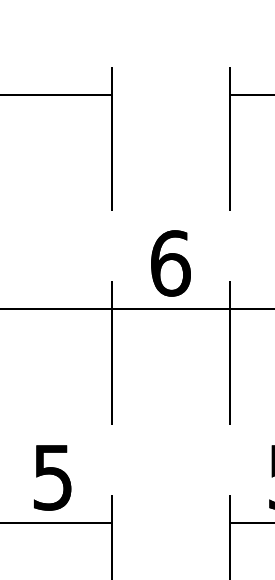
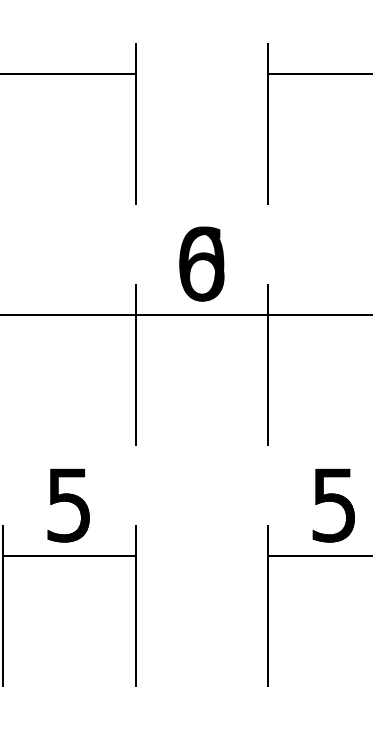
text: (170, 262) -> (201, 263), 6 -> 0

